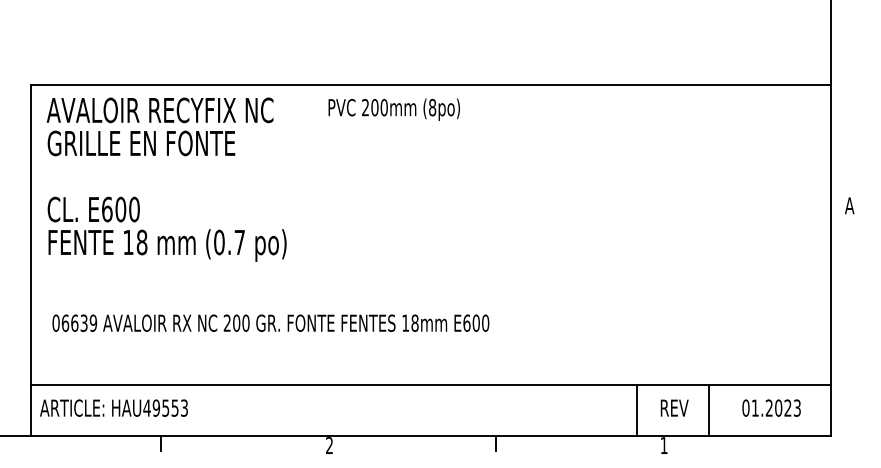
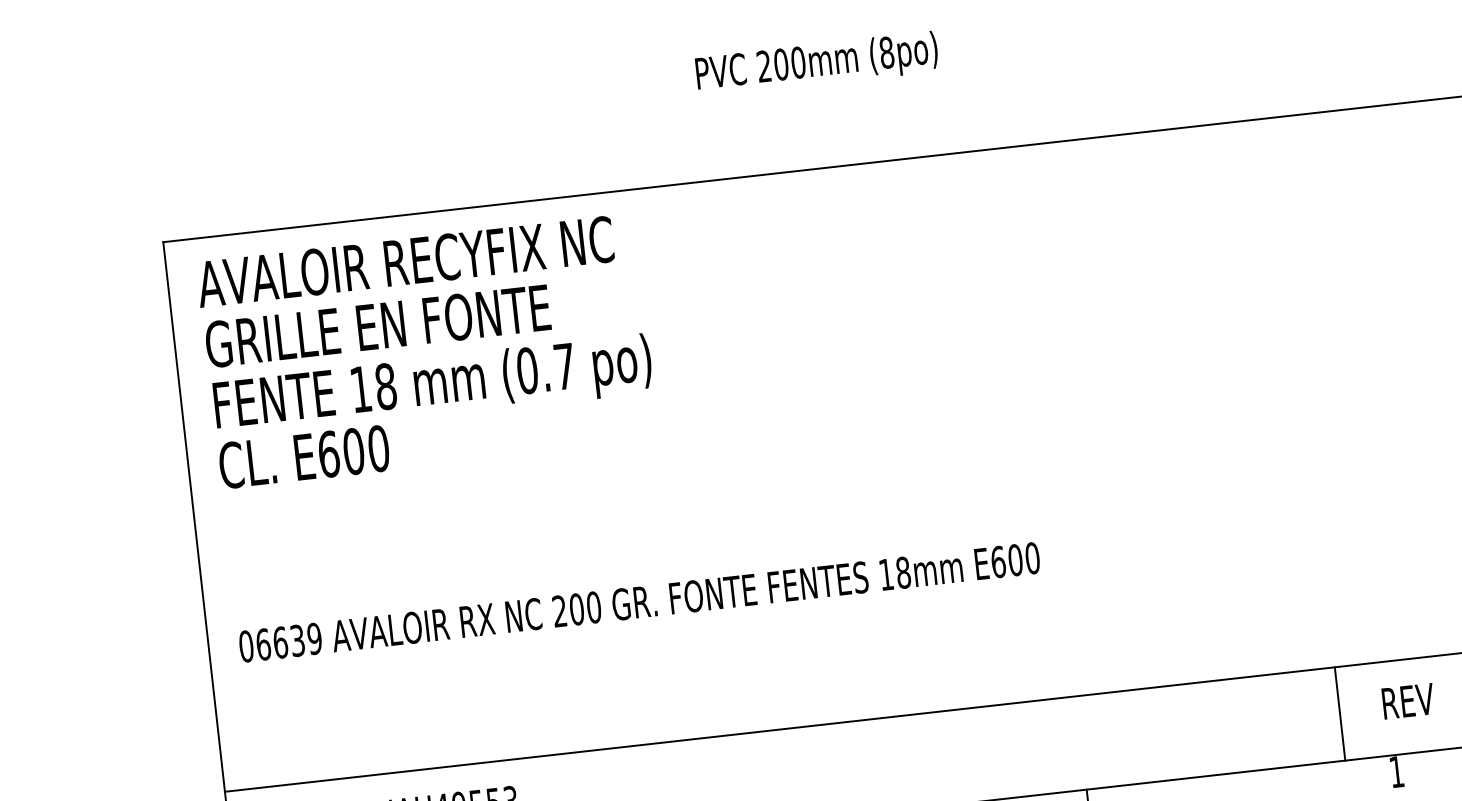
text: (393, 109) -> (815, 64), moved
text: (167, 245) -> (433, 386), moved
text: (270, 322) -> (638, 601), moved

